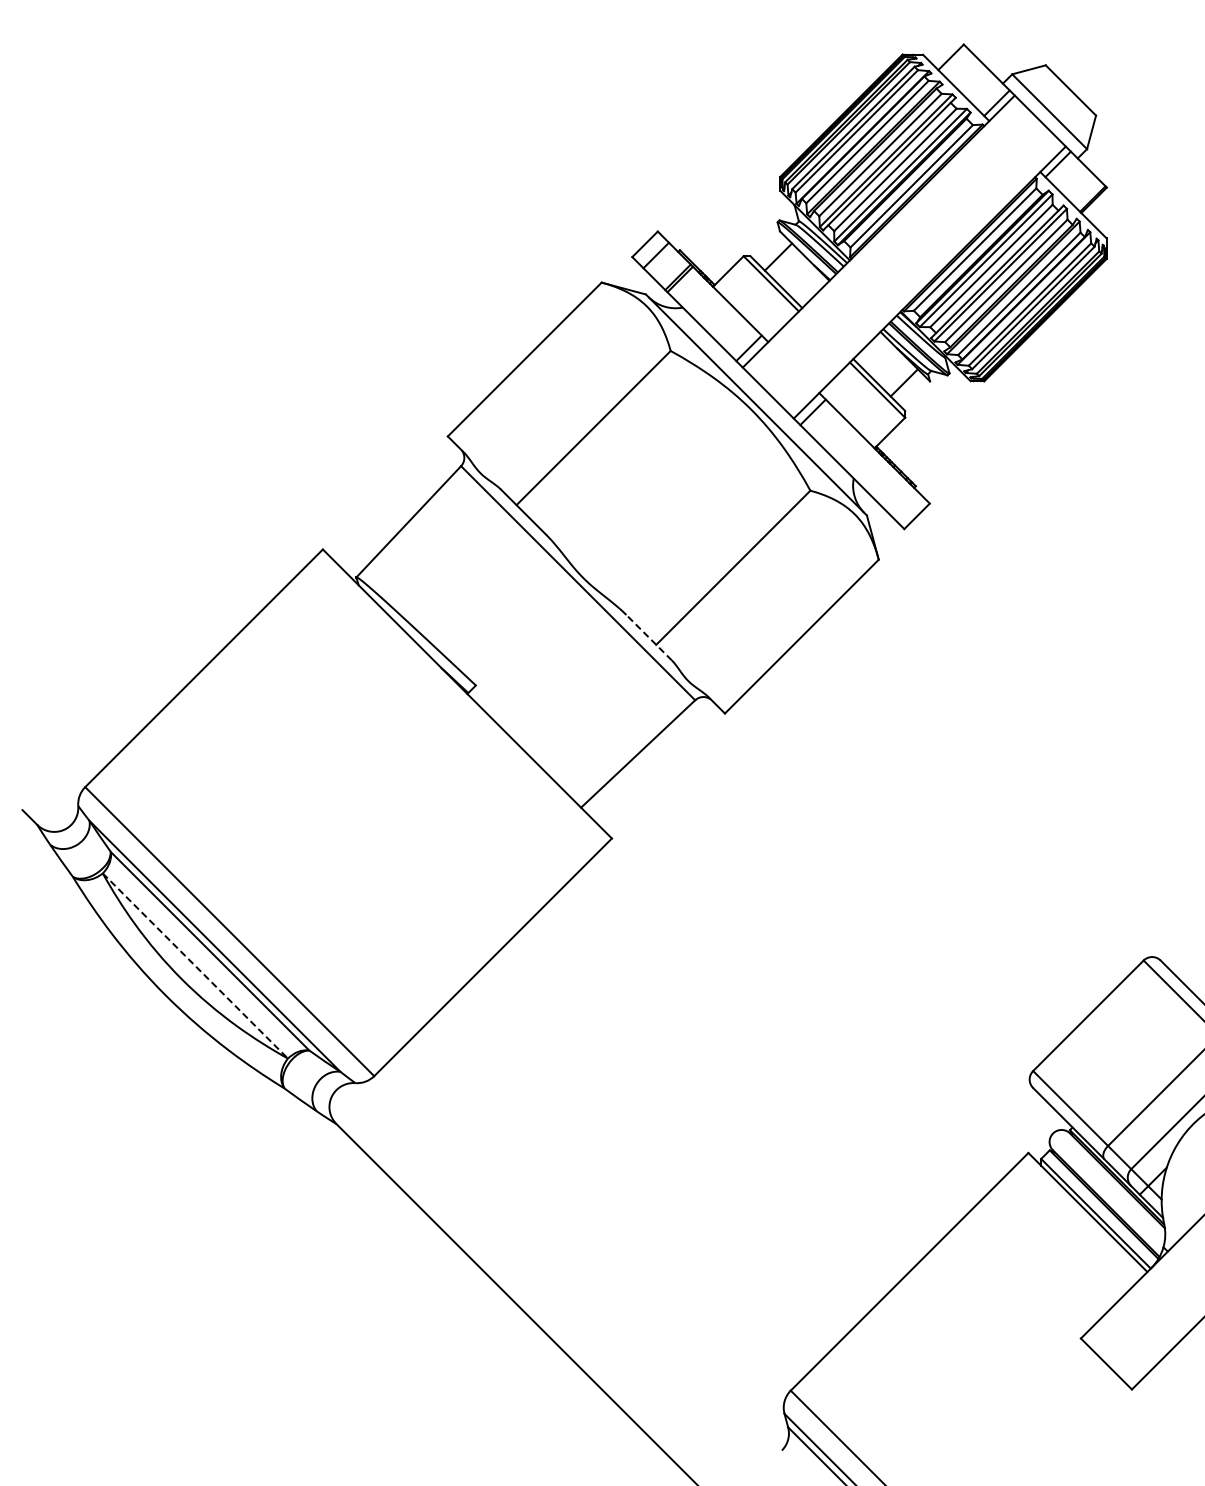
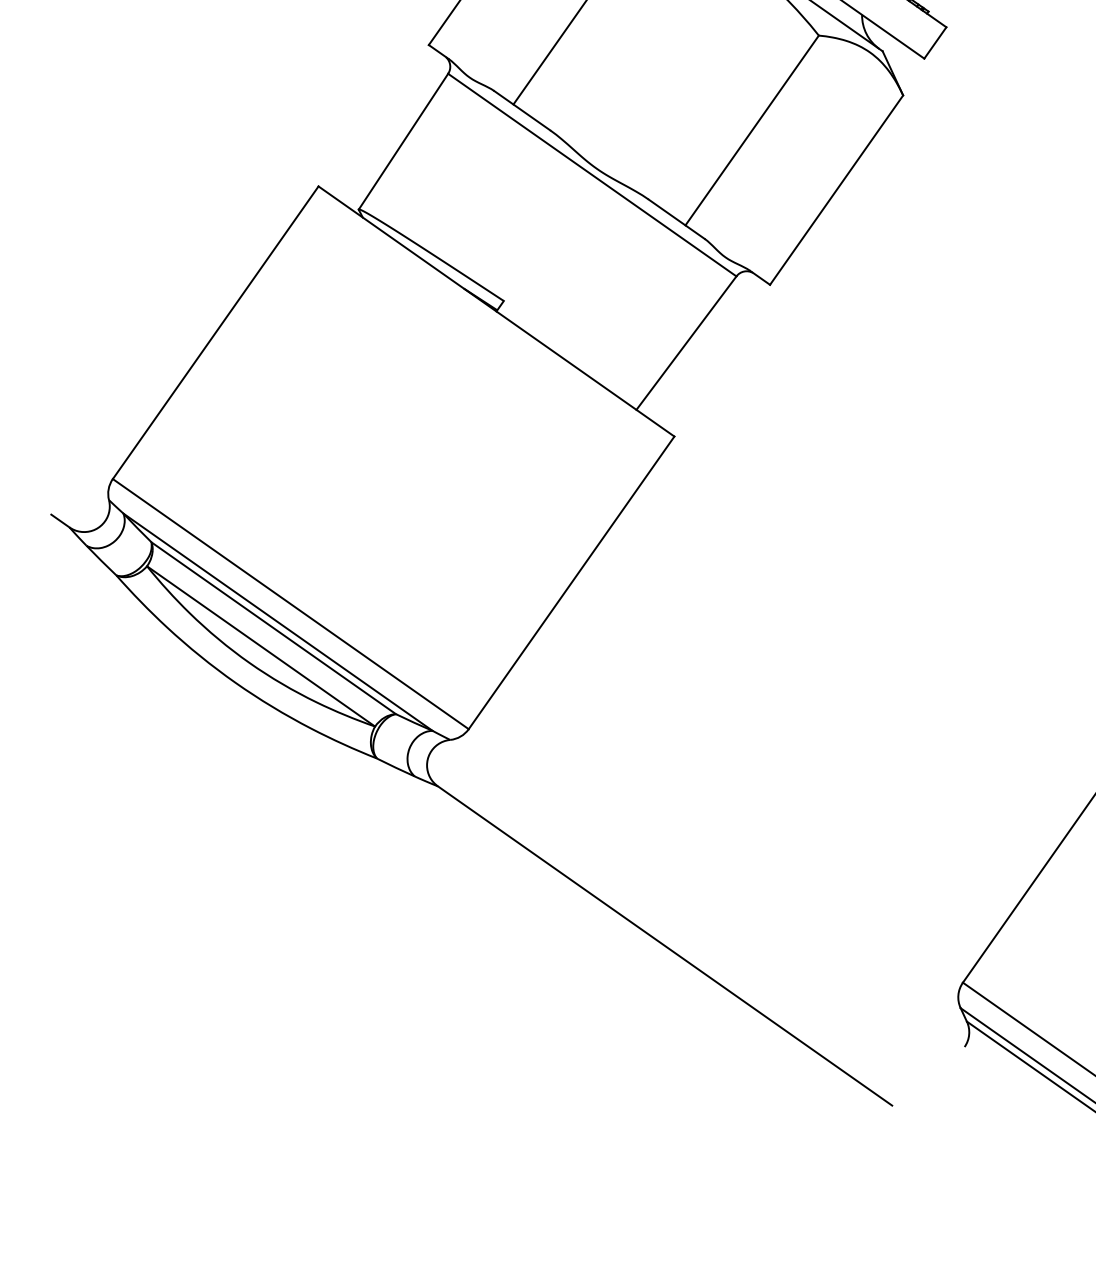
line: (648, 637) -> (675, 219), dashed -> solid
line: (195, 966) -> (261, 646), dashed -> solid

